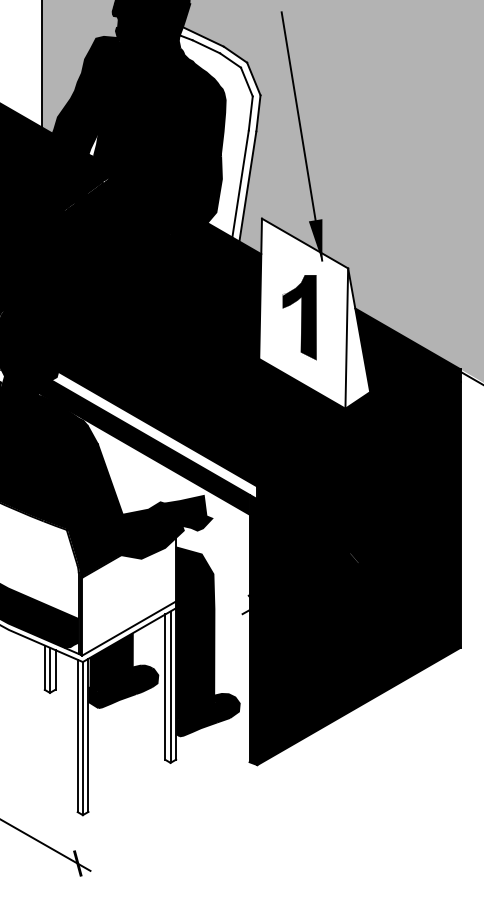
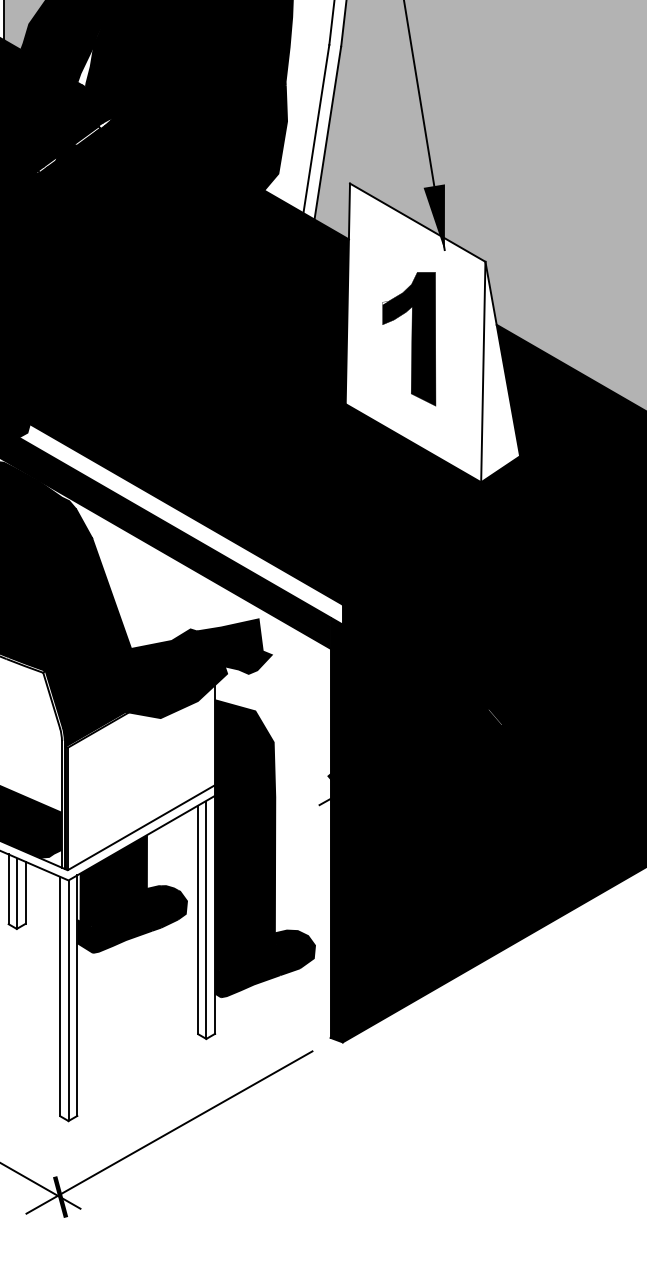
line: (147, 822) -> (170, 1132), added

